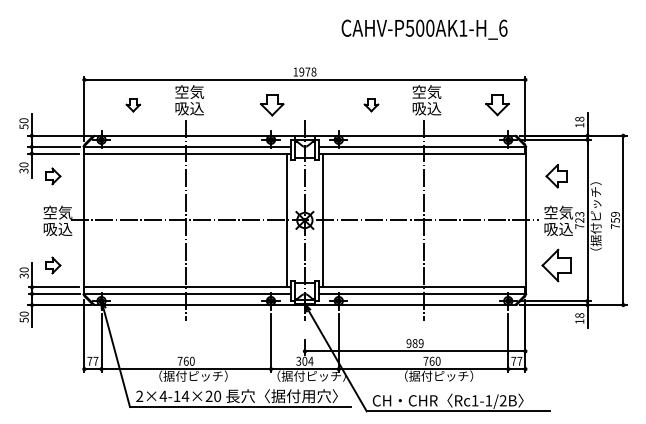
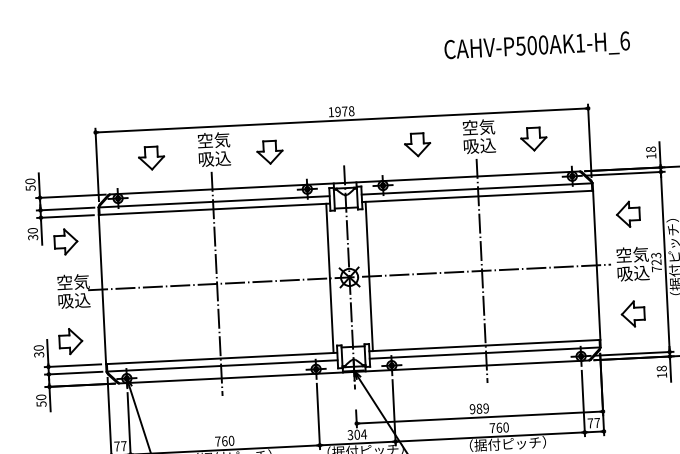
text: (424, 29) -> (537, 46), moved
part: (133, 105) -> (151, 158), size x1.67
part: (272, 105) -> (270, 152), moved
part: (371, 105) -> (417, 145), size x1.67
part: (497, 105) -> (533, 139), moved
part: (53, 176) -> (66, 242), size x1.43
part: (53, 265) -> (71, 341), size x1.43
part: (556, 265) -> (633, 314), size x0.71

